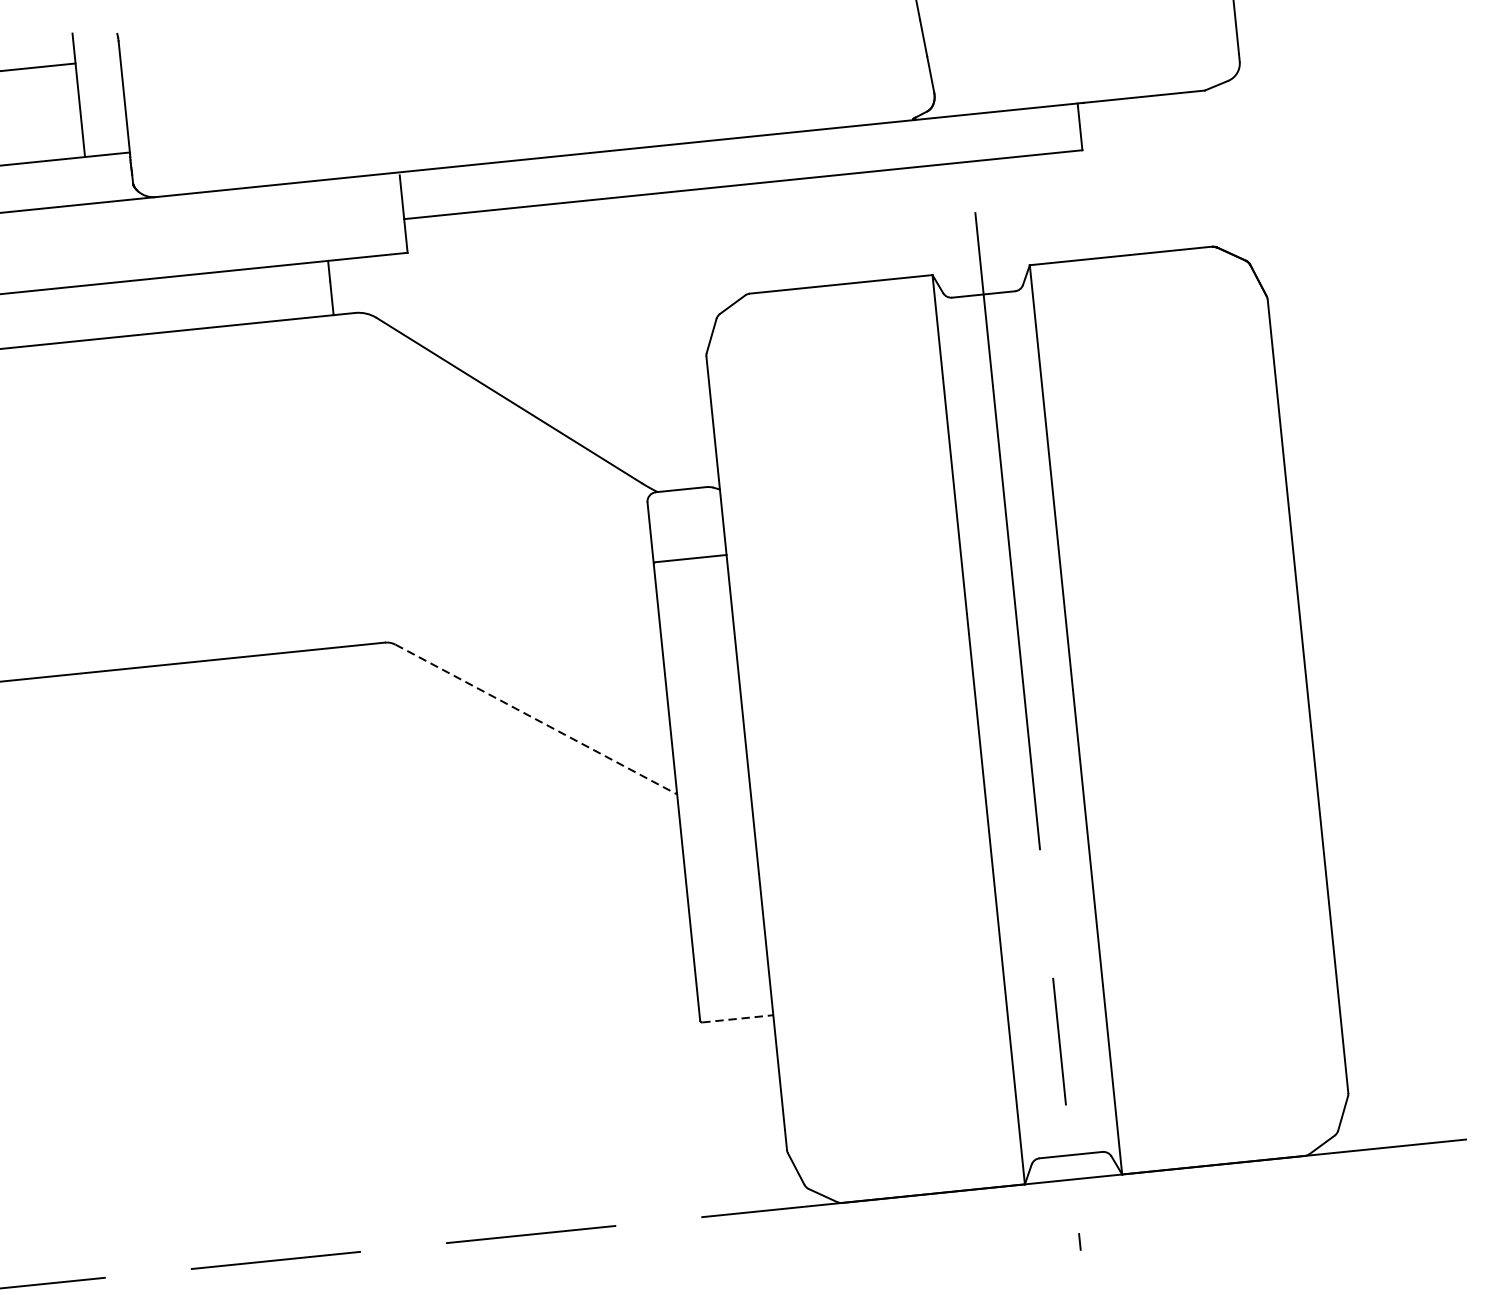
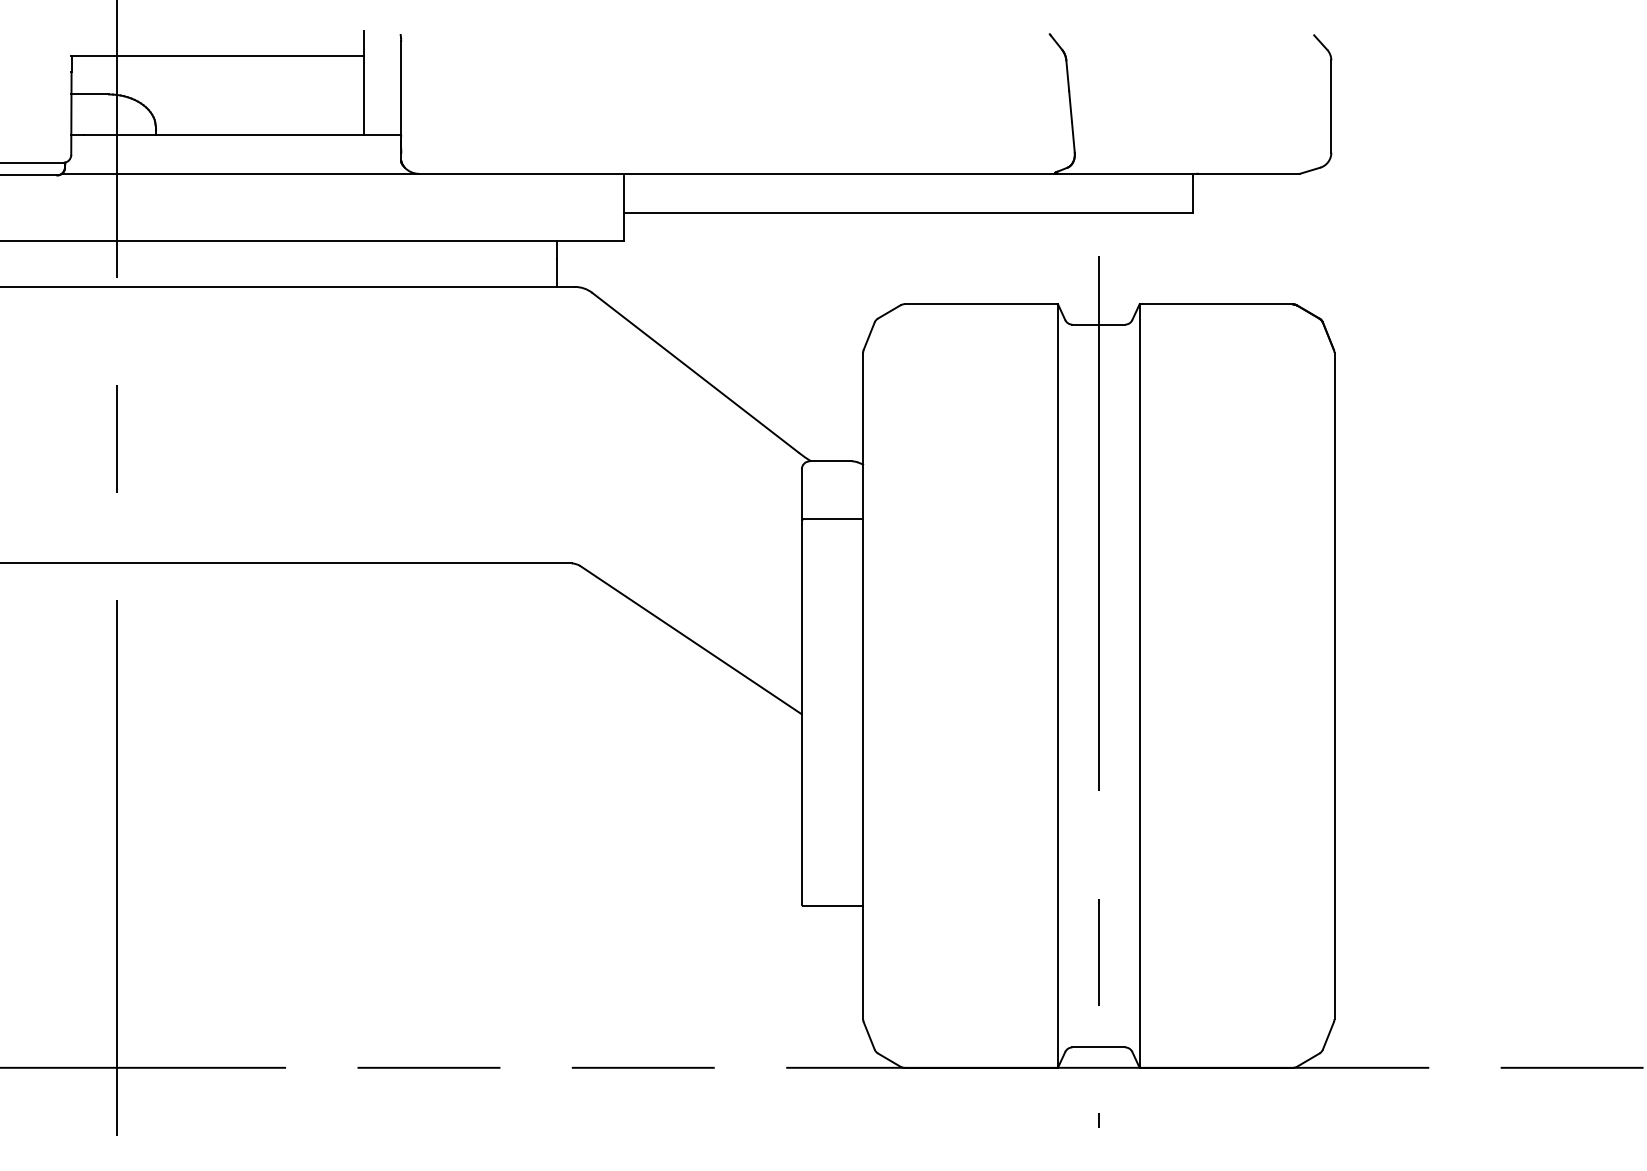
line: (536, 719) -> (691, 640), dashed -> solid
line: (738, 1019) -> (833, 906), dashed -> solid

